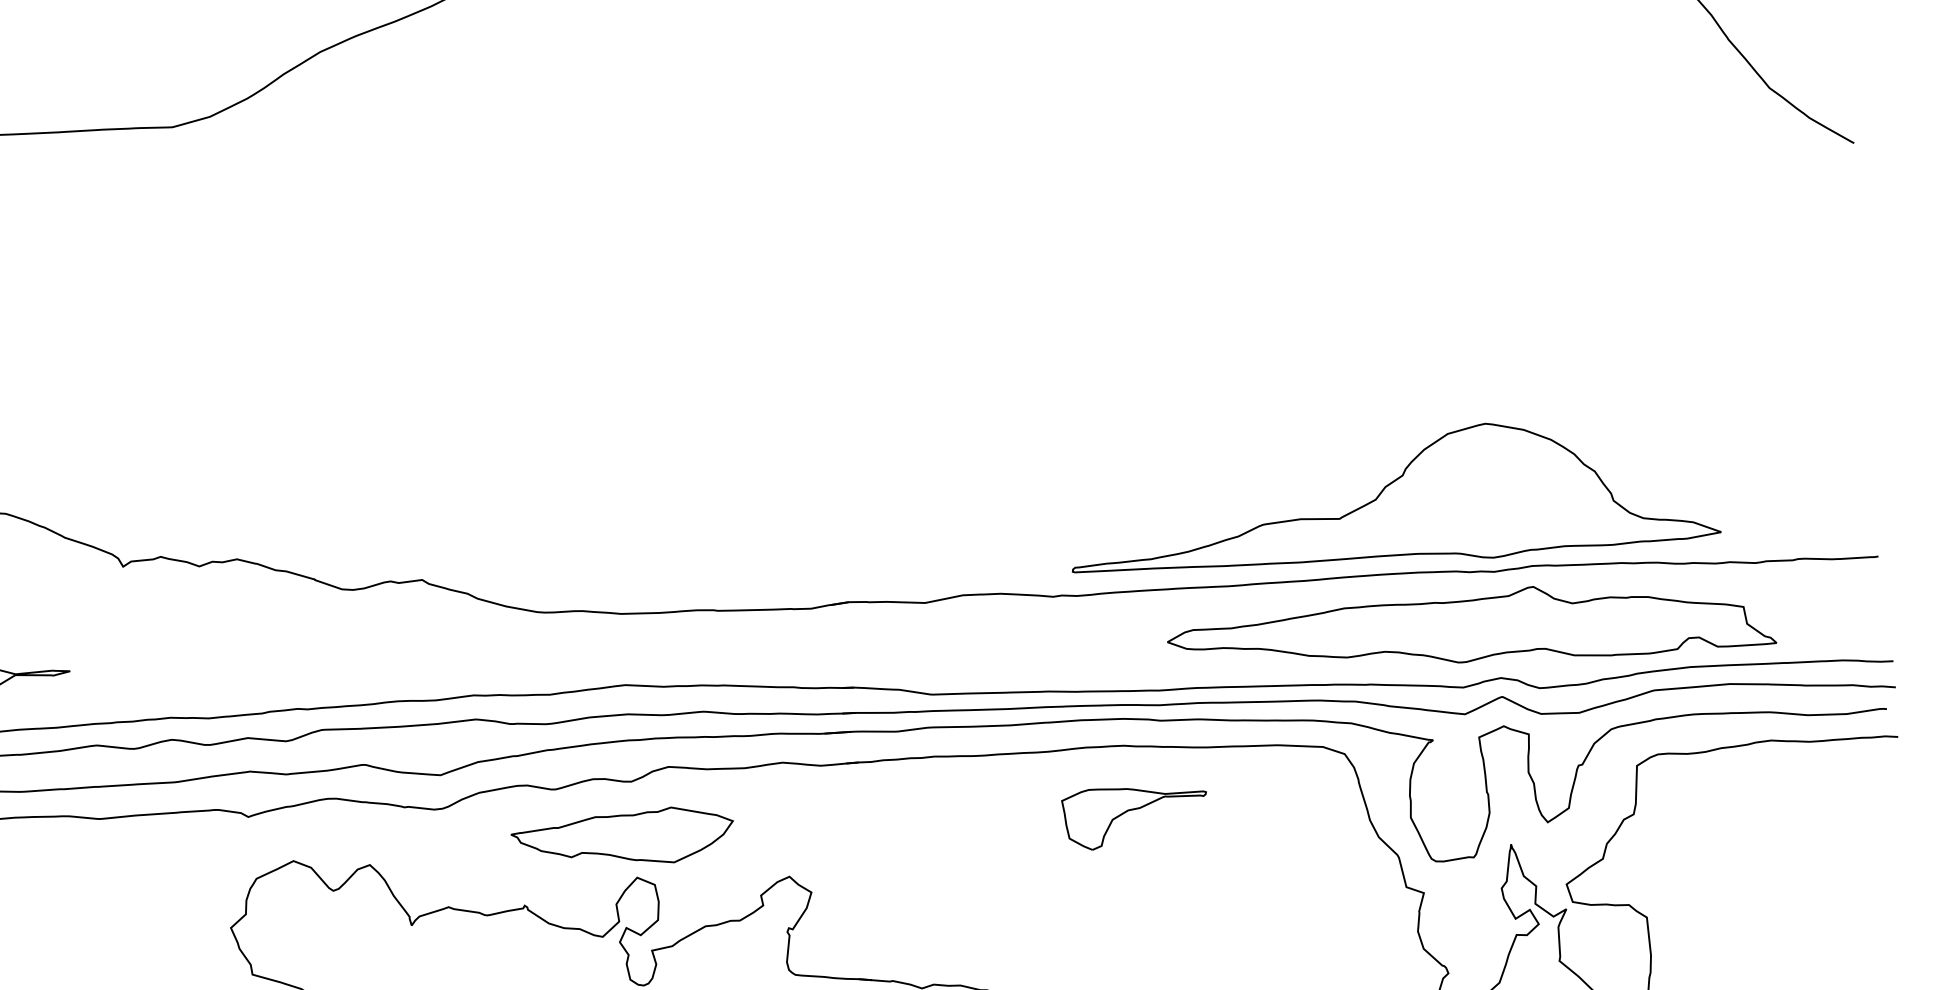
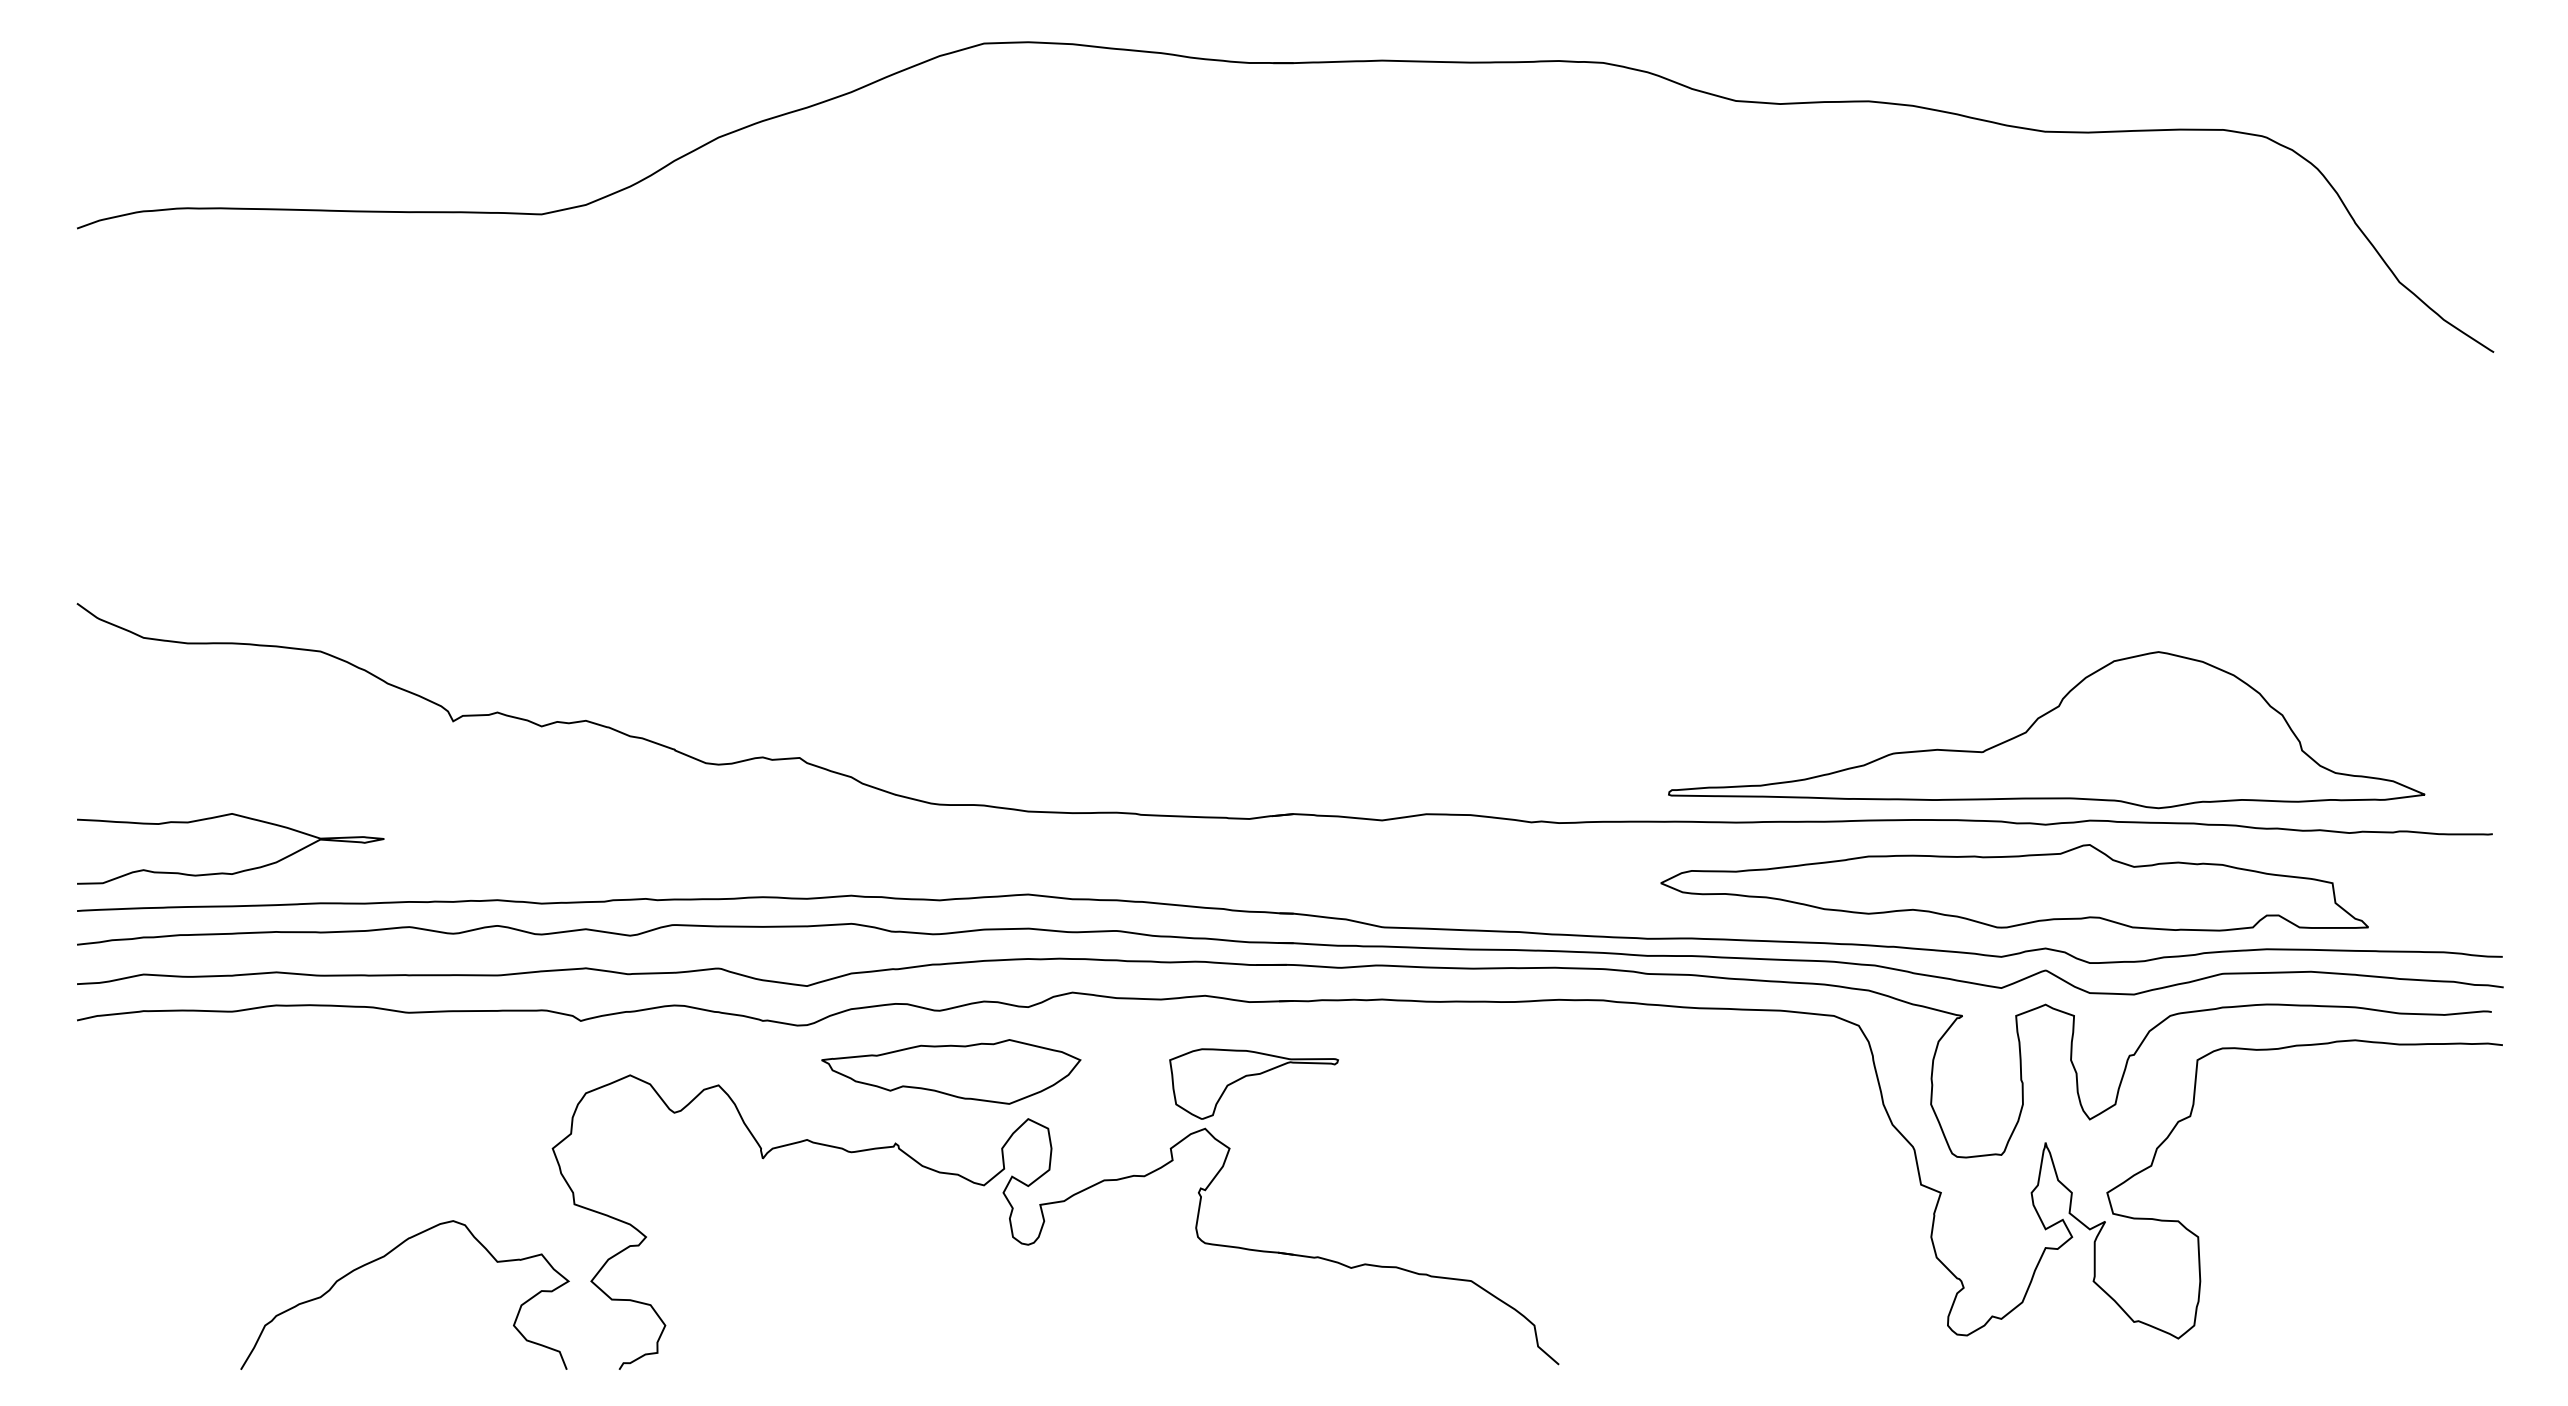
part: (1393, 496) -> (2046, 730), moved
part: (1131, 810) -> (1250, 1076), moved
part: (622, 837) -> (951, 1071), moved

